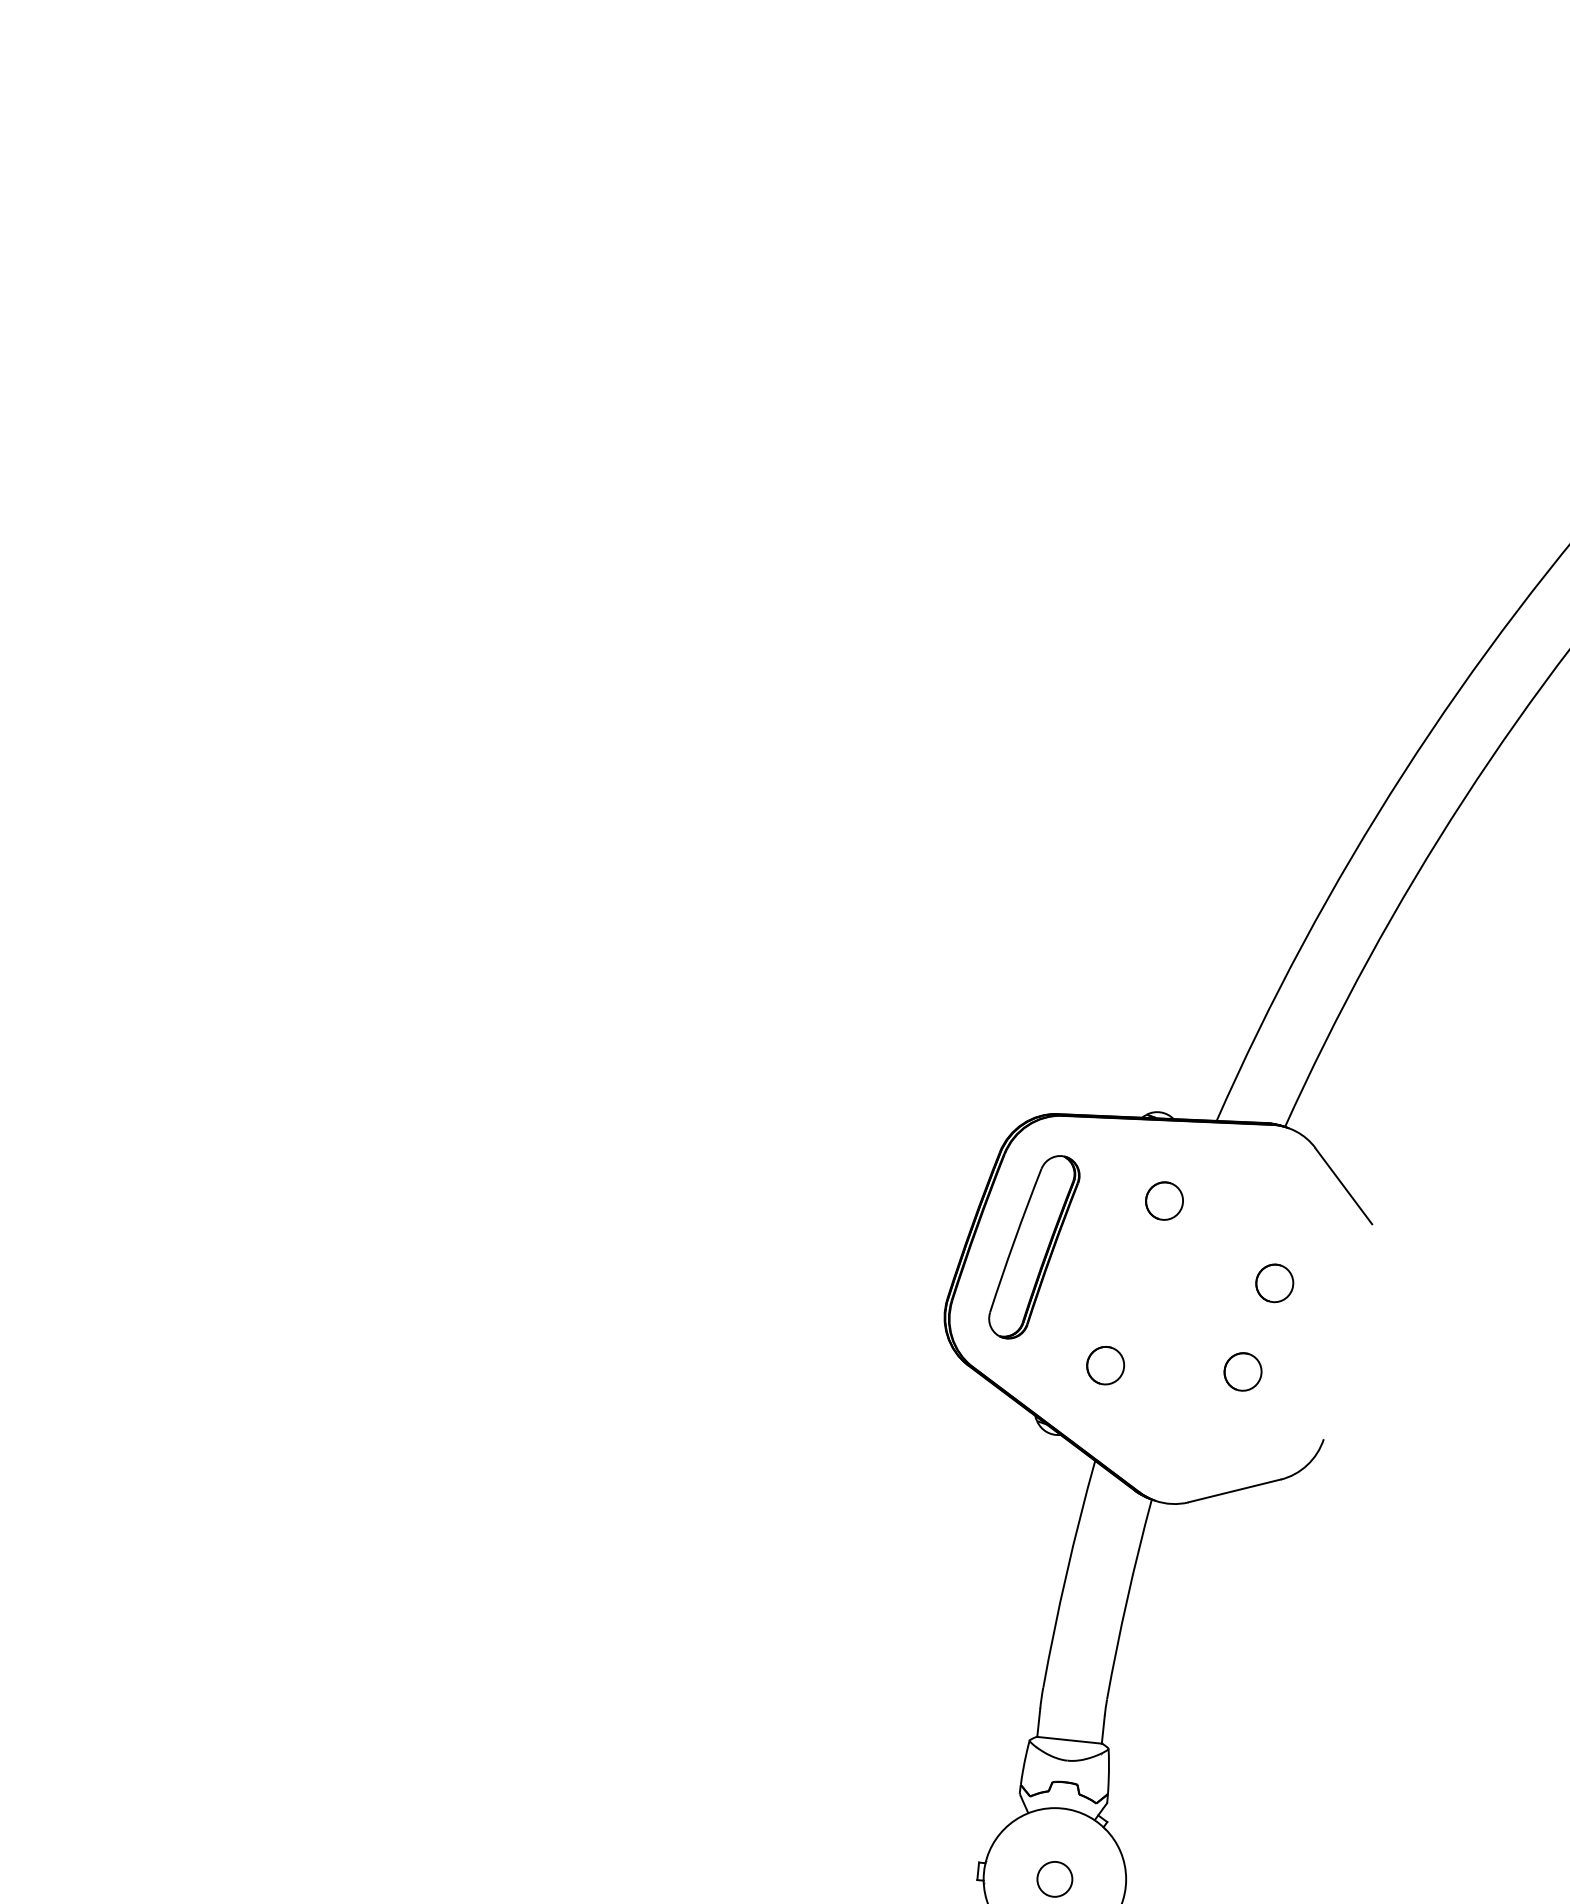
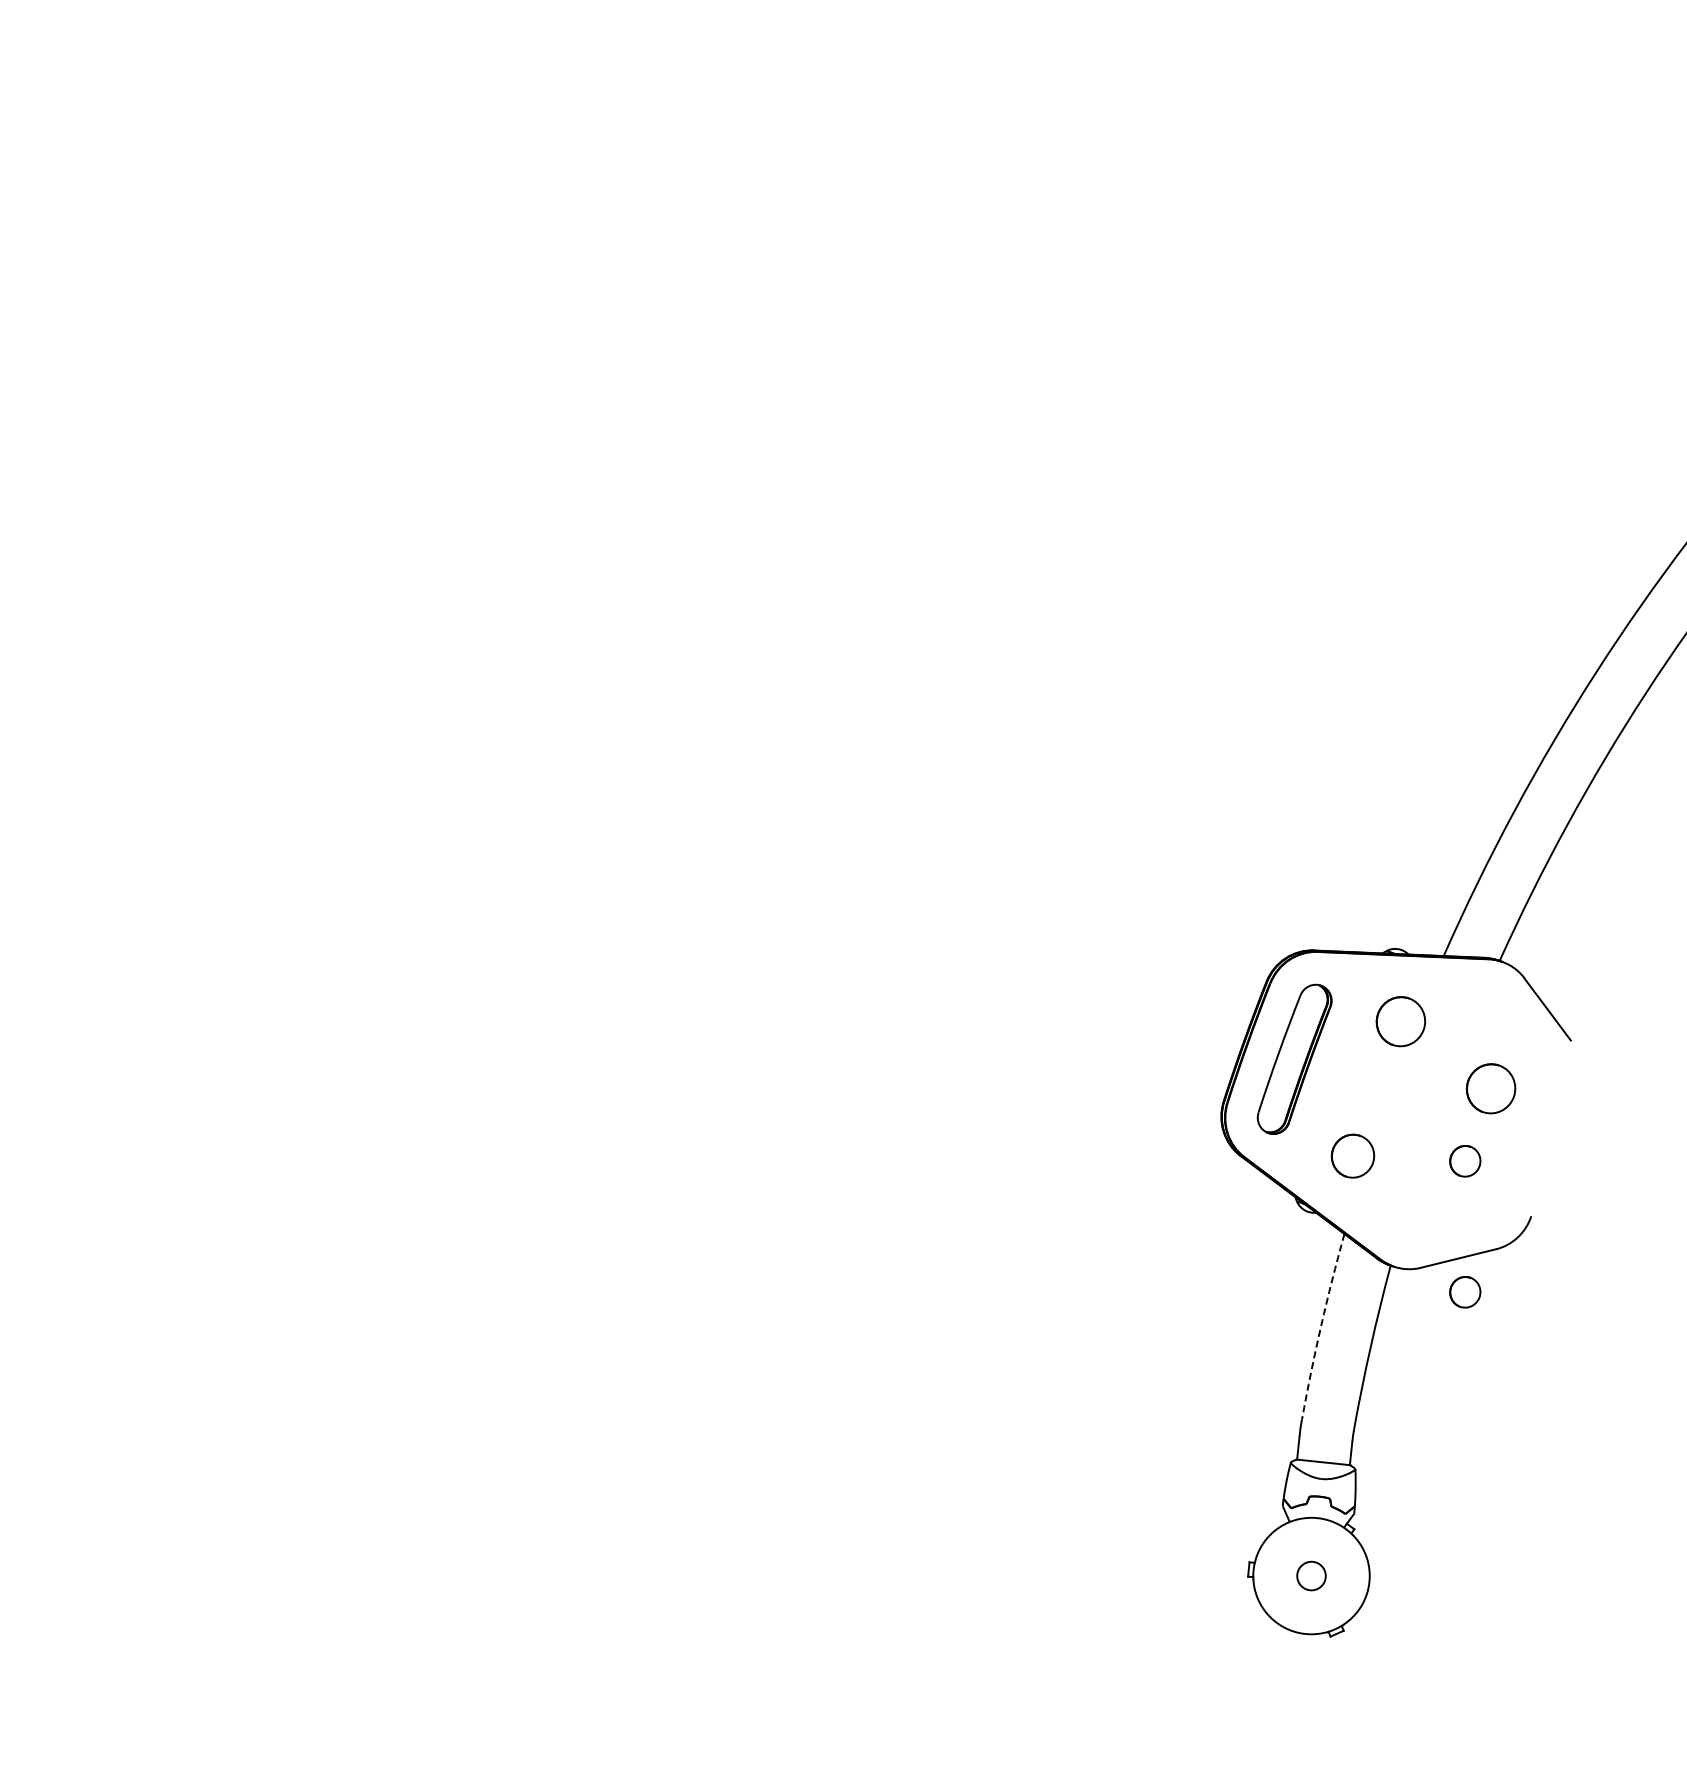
part: (1164, 1200) -> (1401, 1021), size x1.6
part: (1275, 1282) -> (1491, 1088), size x1.6
part: (1105, 1364) -> (1352, 1155), size x1.4
part: (1243, 1532) -> (1465, 1292), added
arc: (1067, 1574) -> (1321, 1326), solid -> dashed

